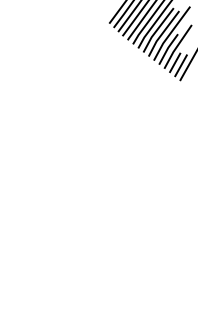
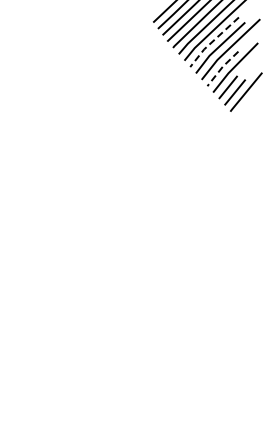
line: (156, 30) -> (212, 41), solid -> dashed
line: (168, 48) -> (222, 67), solid -> dashed

